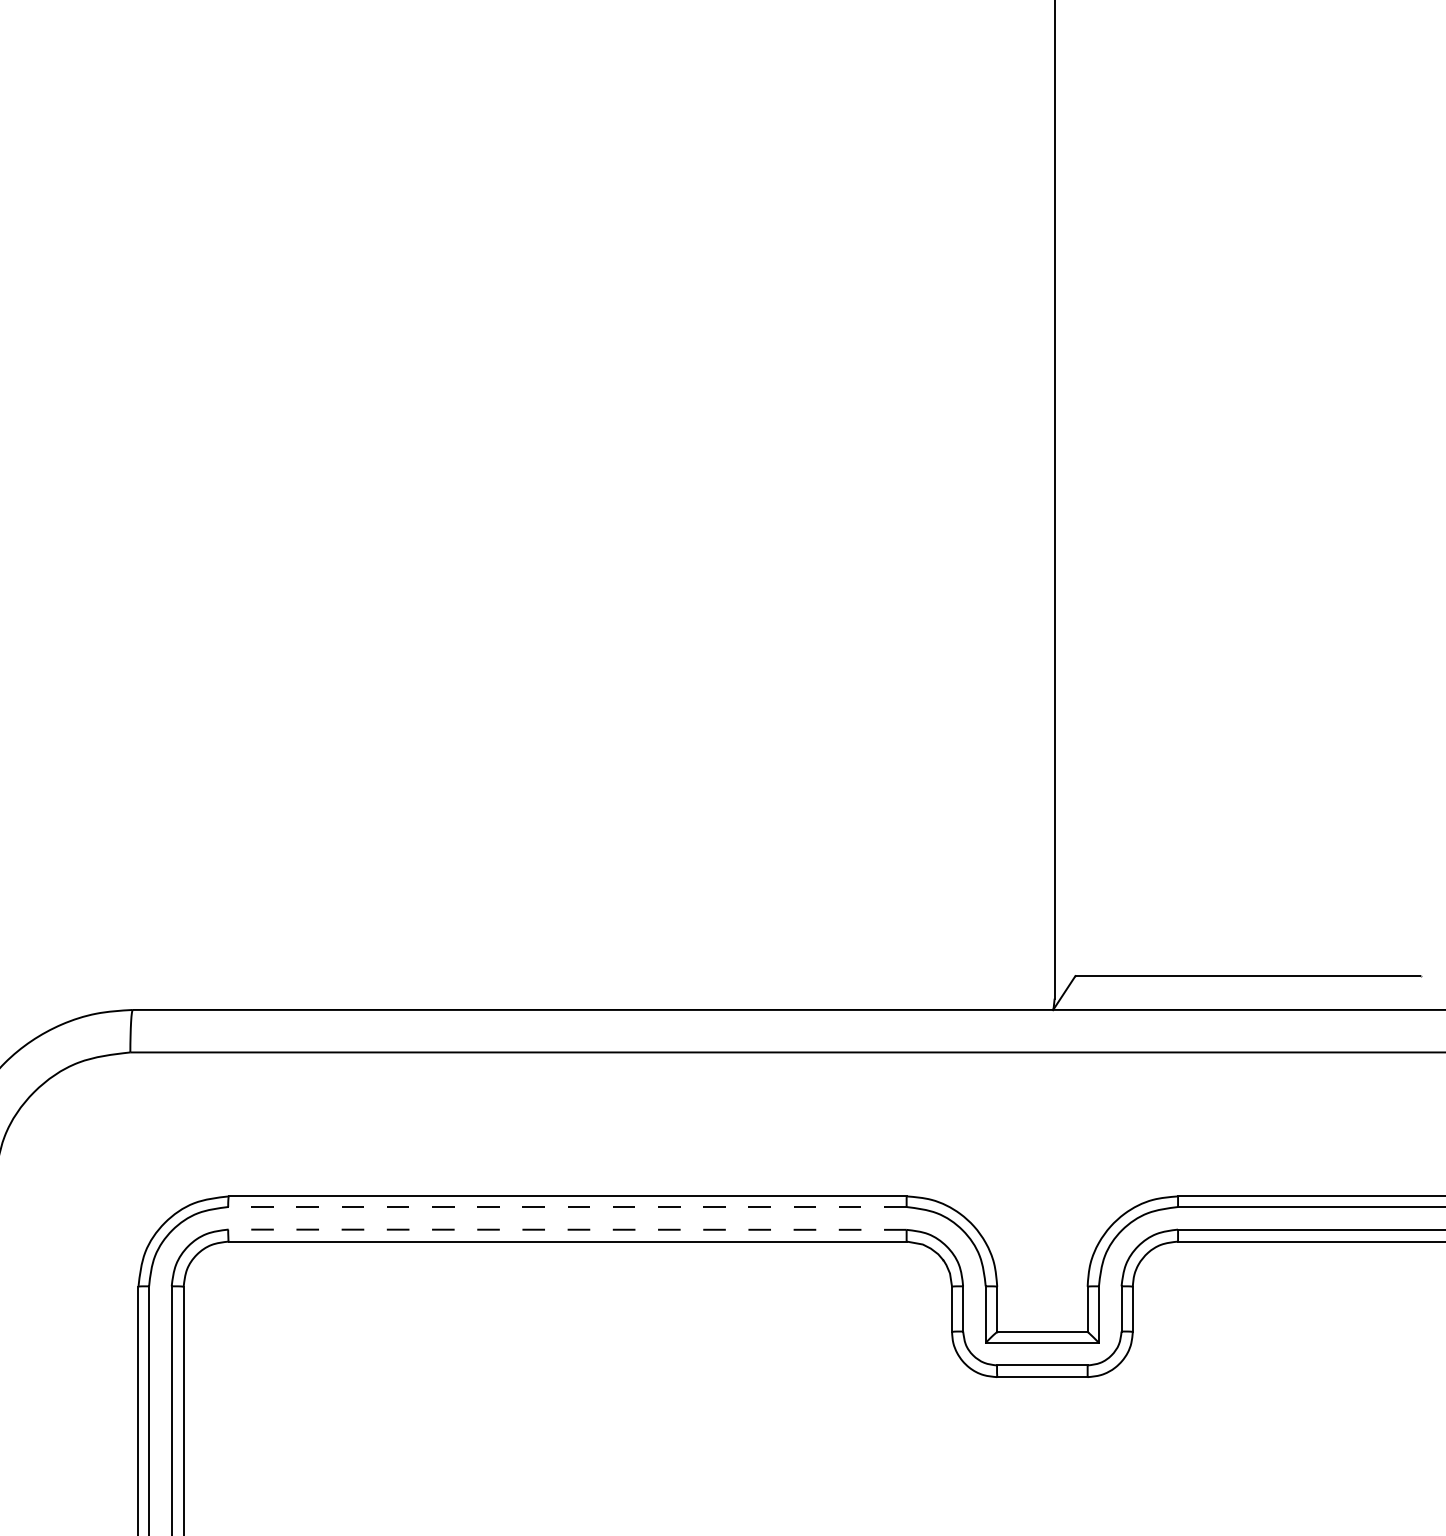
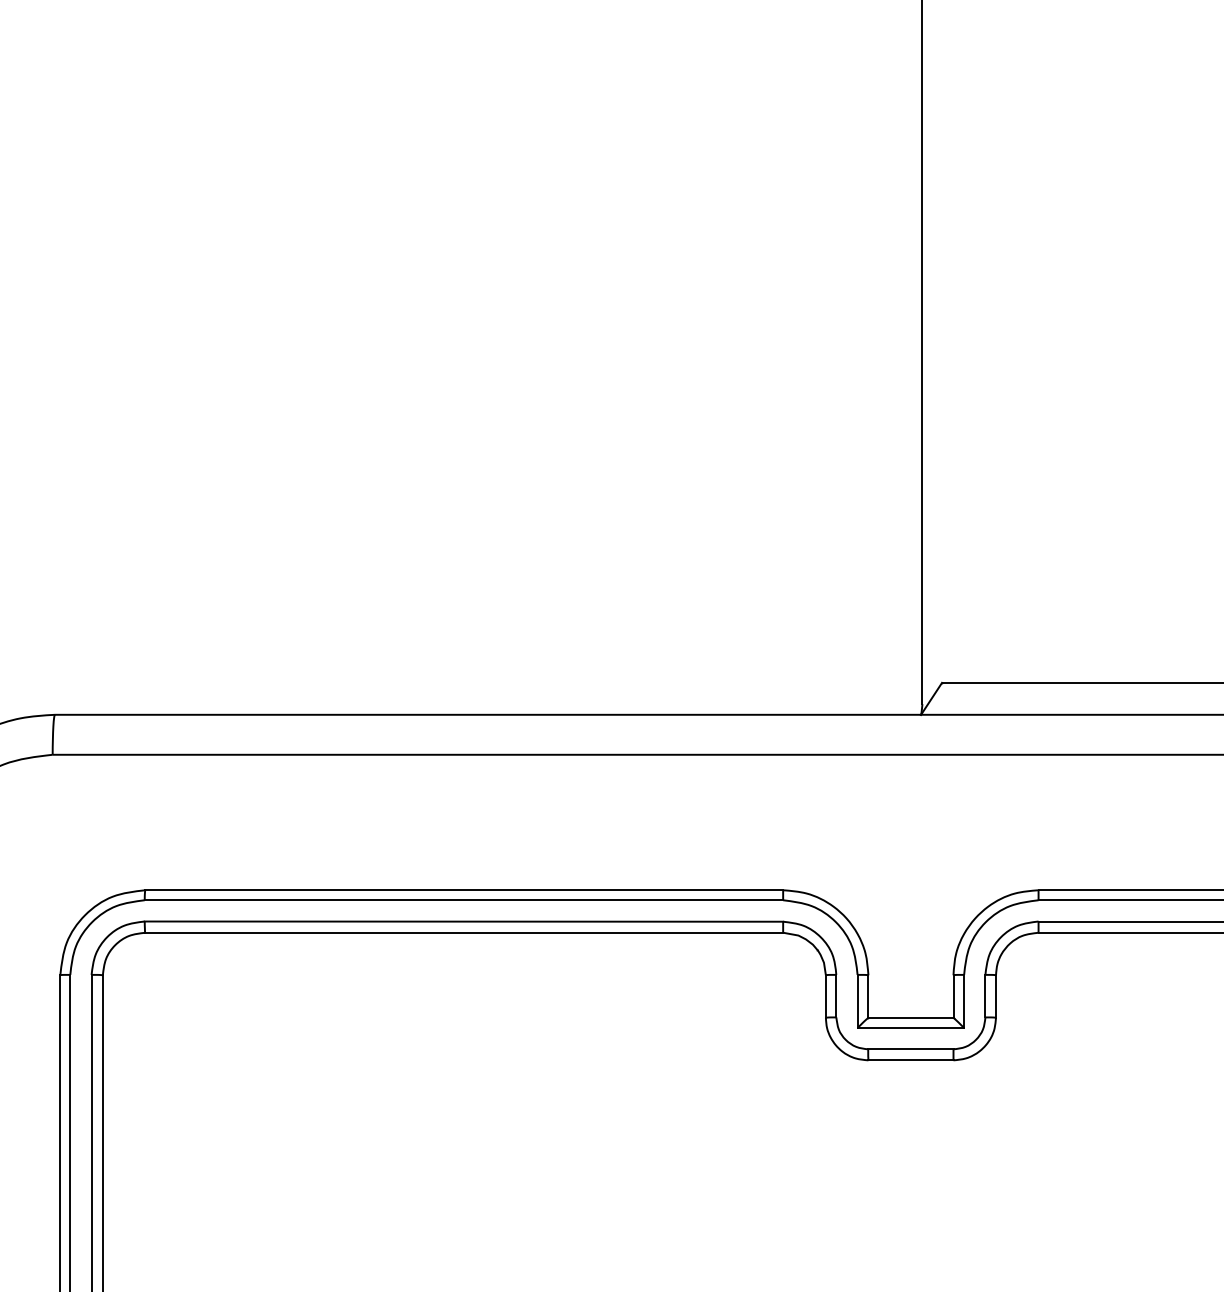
line: (566, 1207) -> (463, 900), dashed -> solid
line: (566, 1229) -> (463, 921), dashed -> solid

